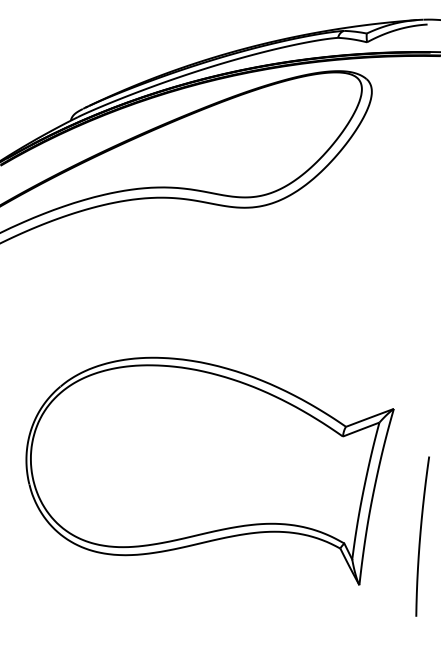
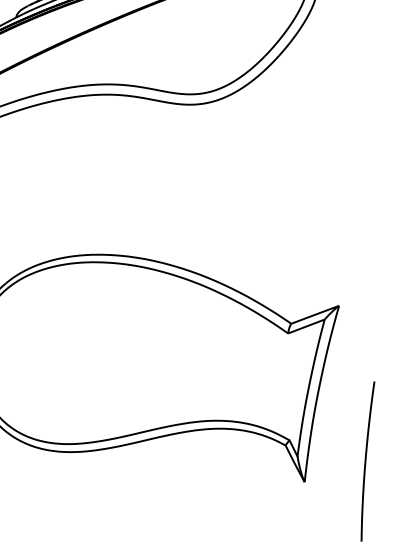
curve: (421, 536) -> (366, 461), moved

